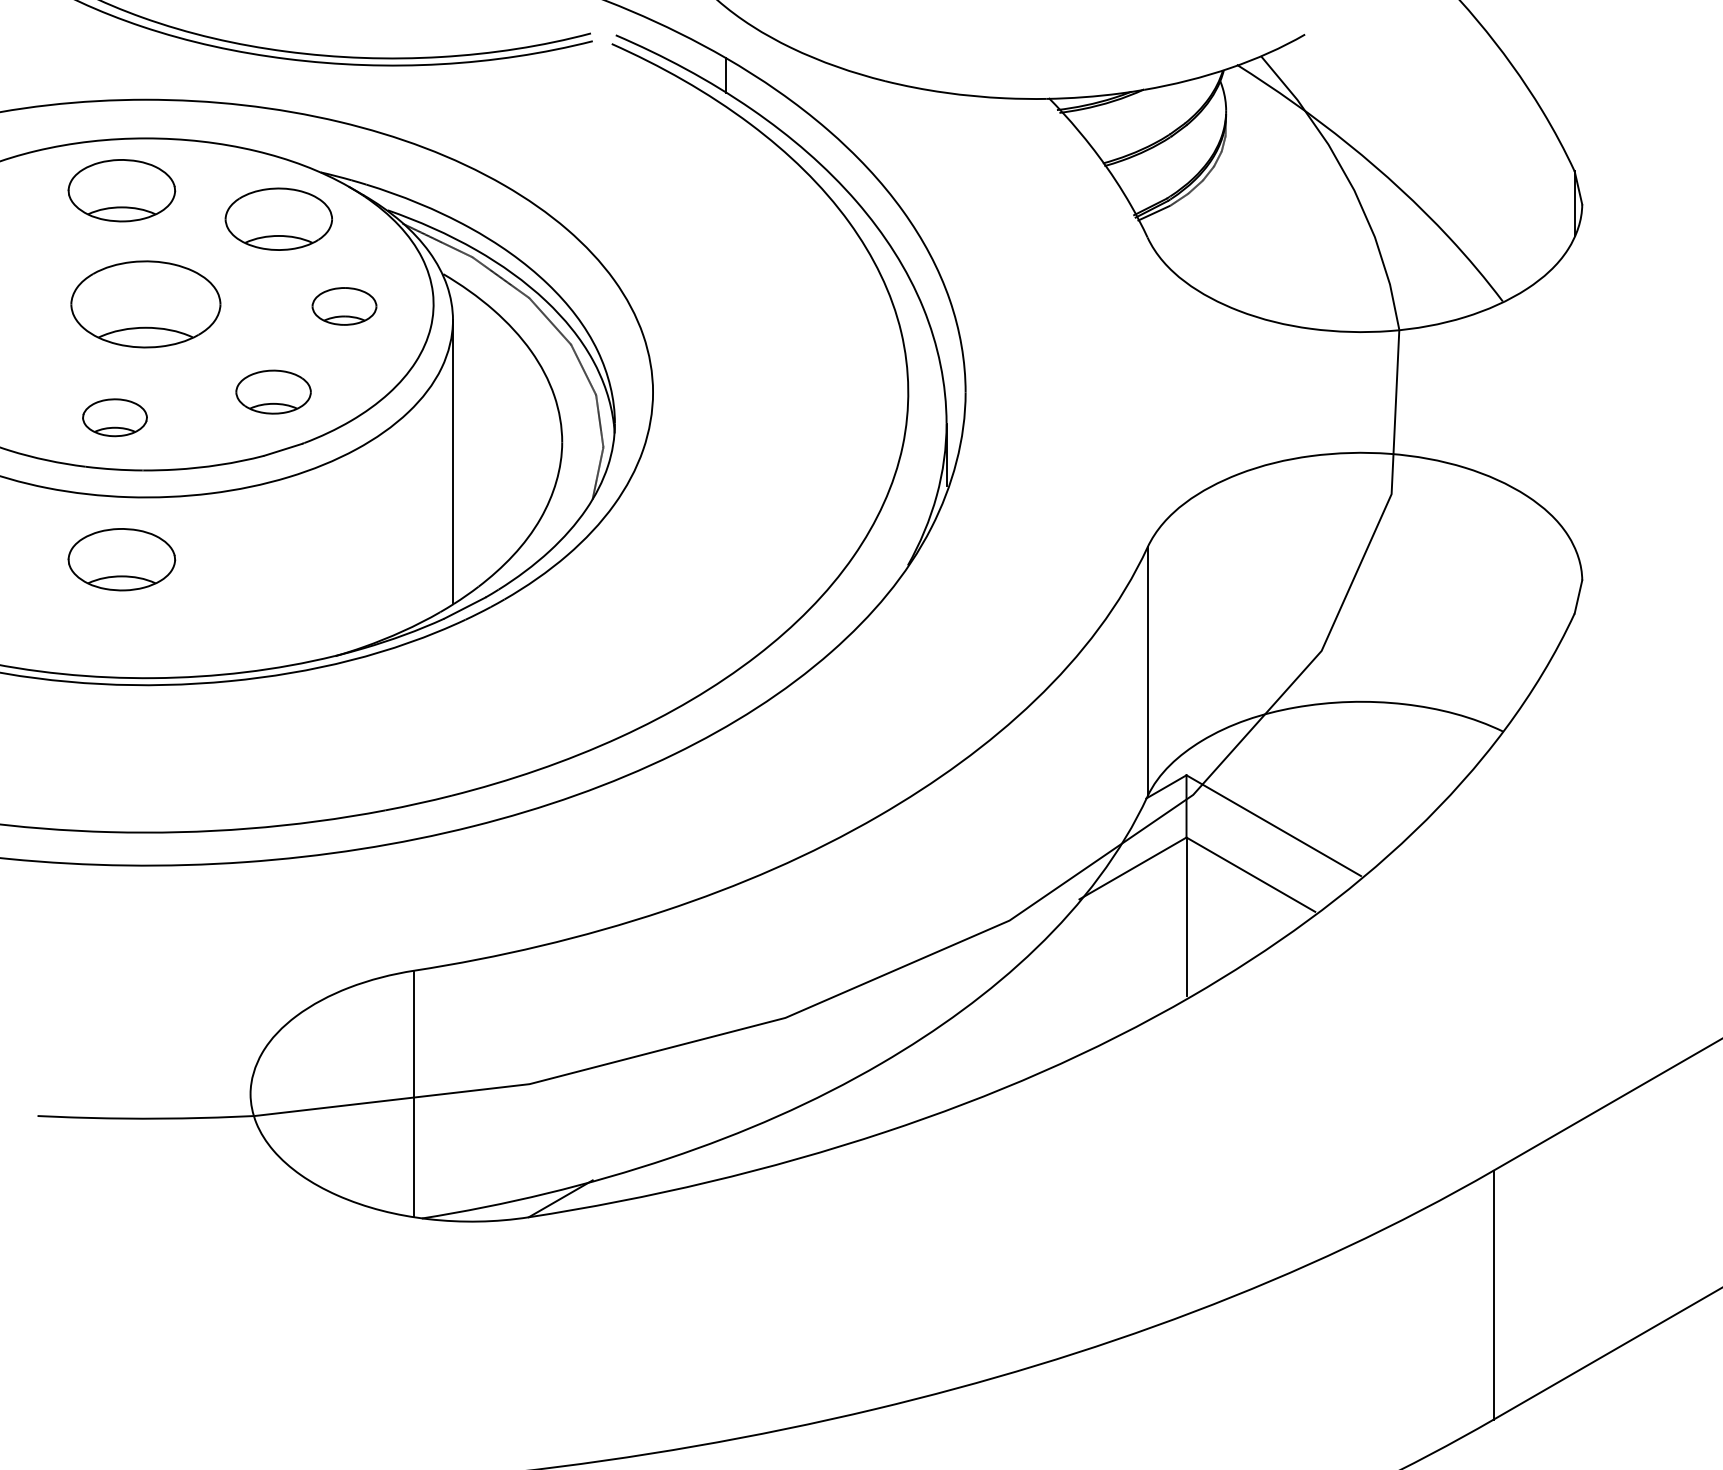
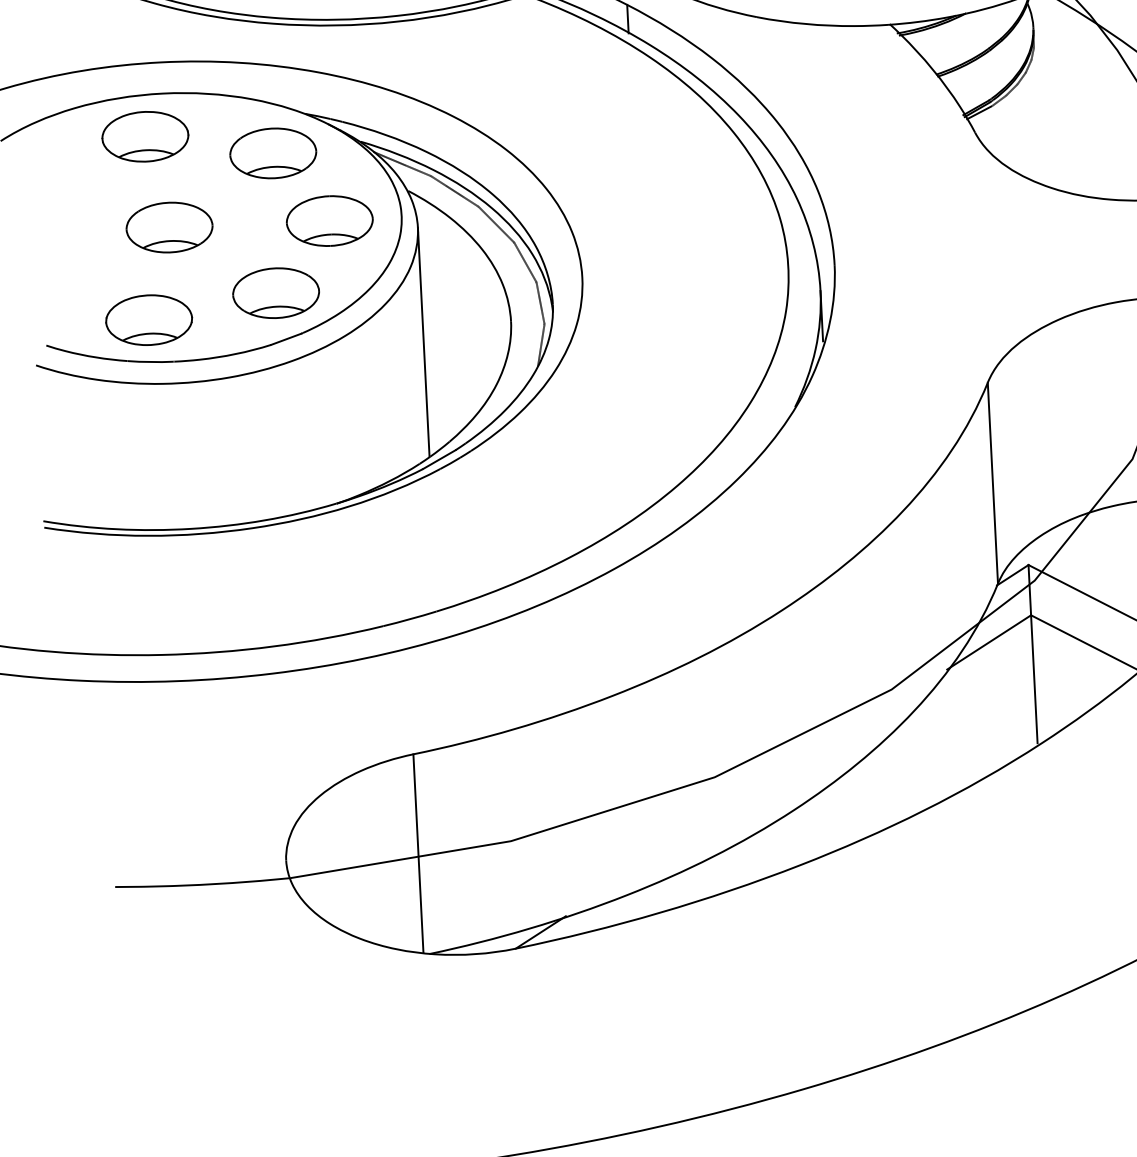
part: (146, 304) -> (169, 227), size x0.71
part: (344, 306) -> (329, 221), size x1.67
part: (273, 391) -> (275, 292), size x1.43
part: (114, 417) -> (148, 320), size x1.67
part: (121, 559) -> (160, 434), removed

